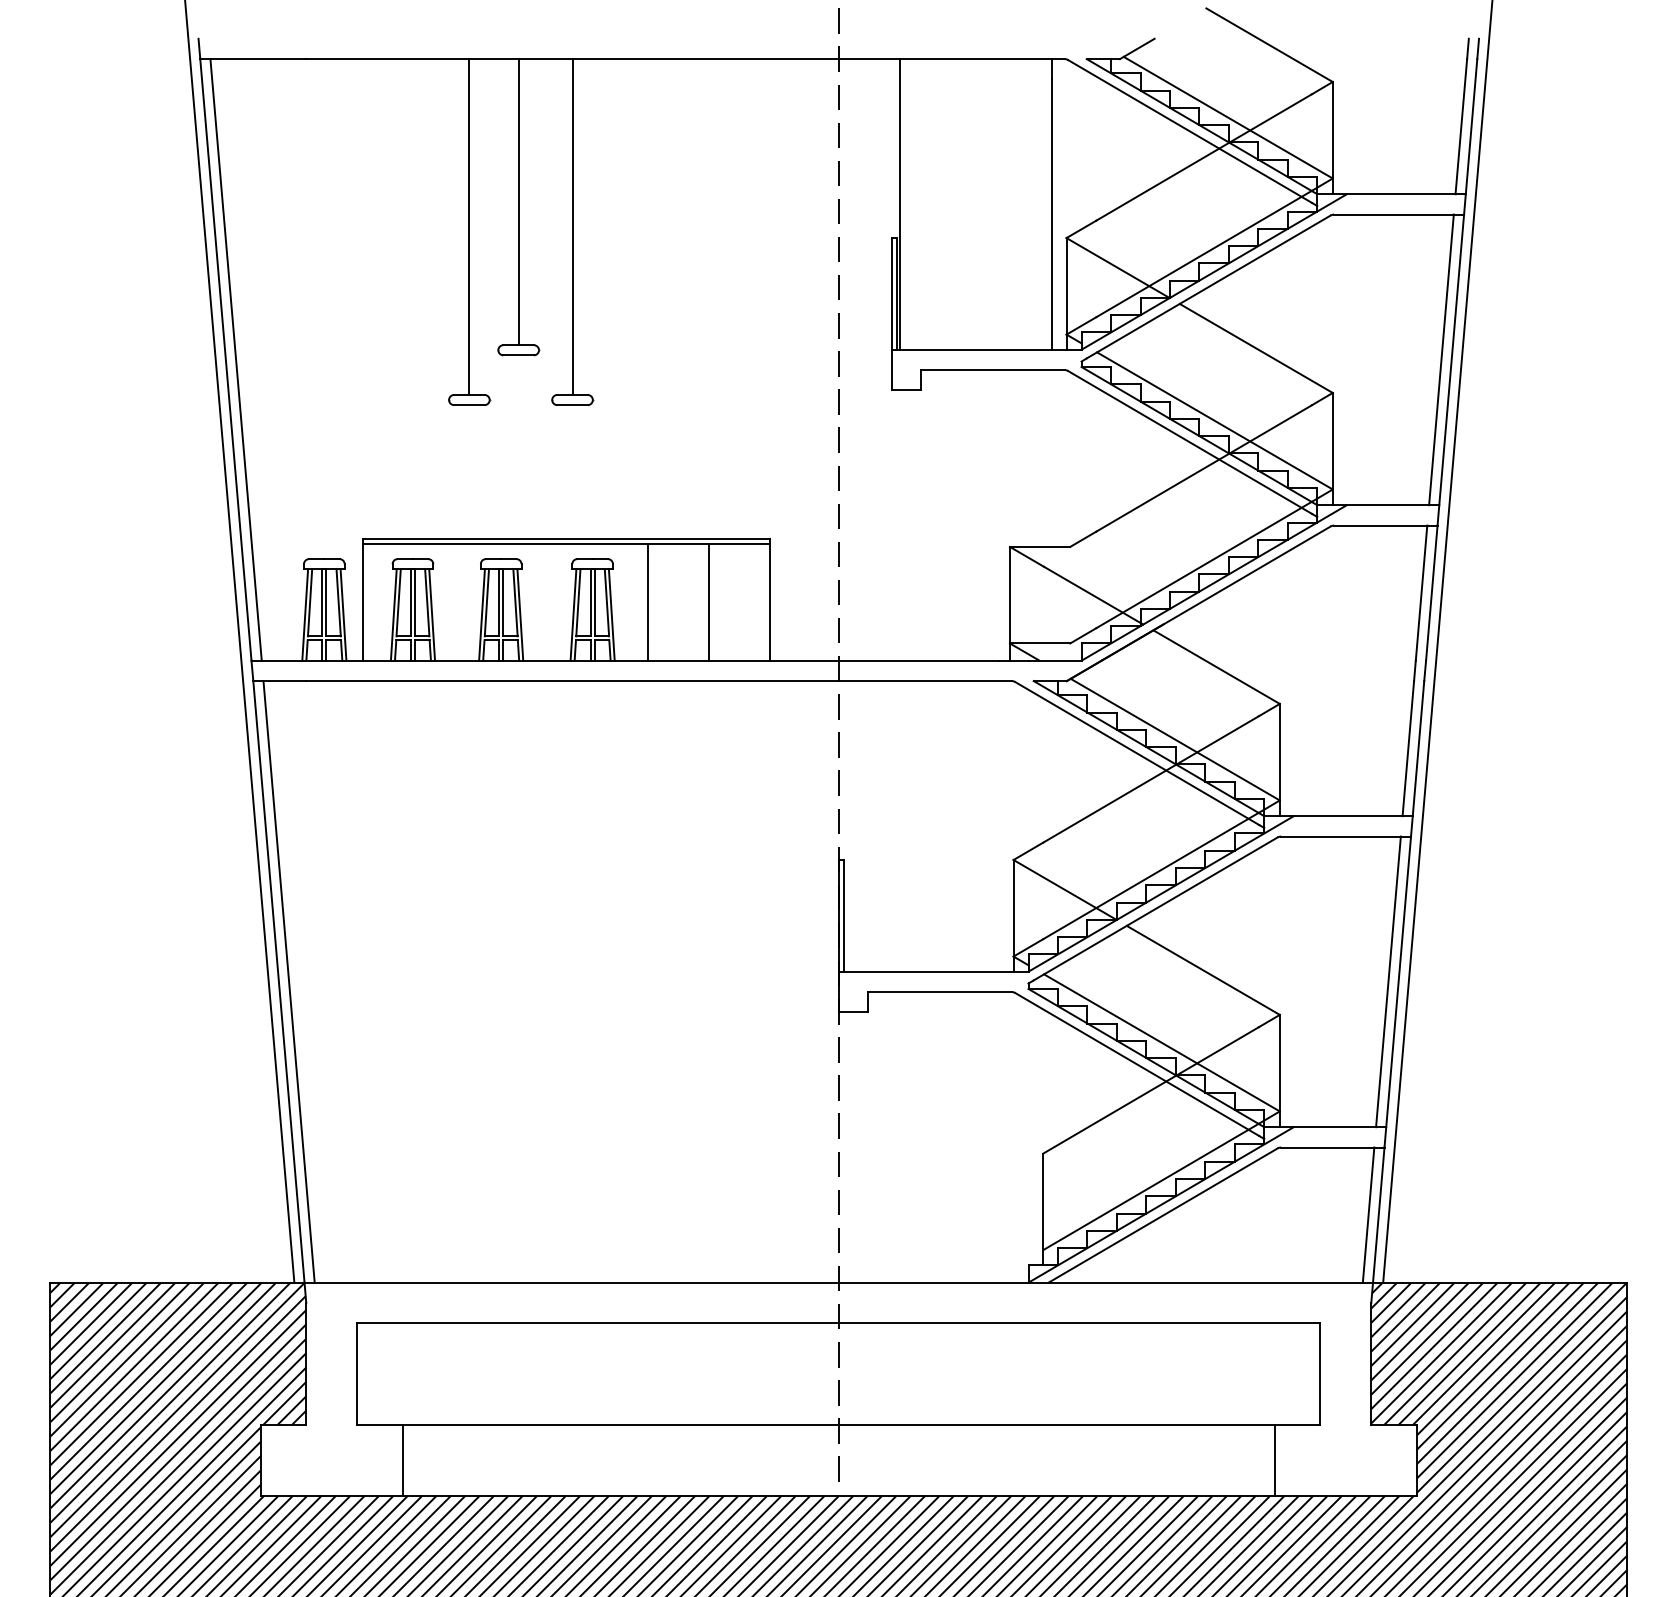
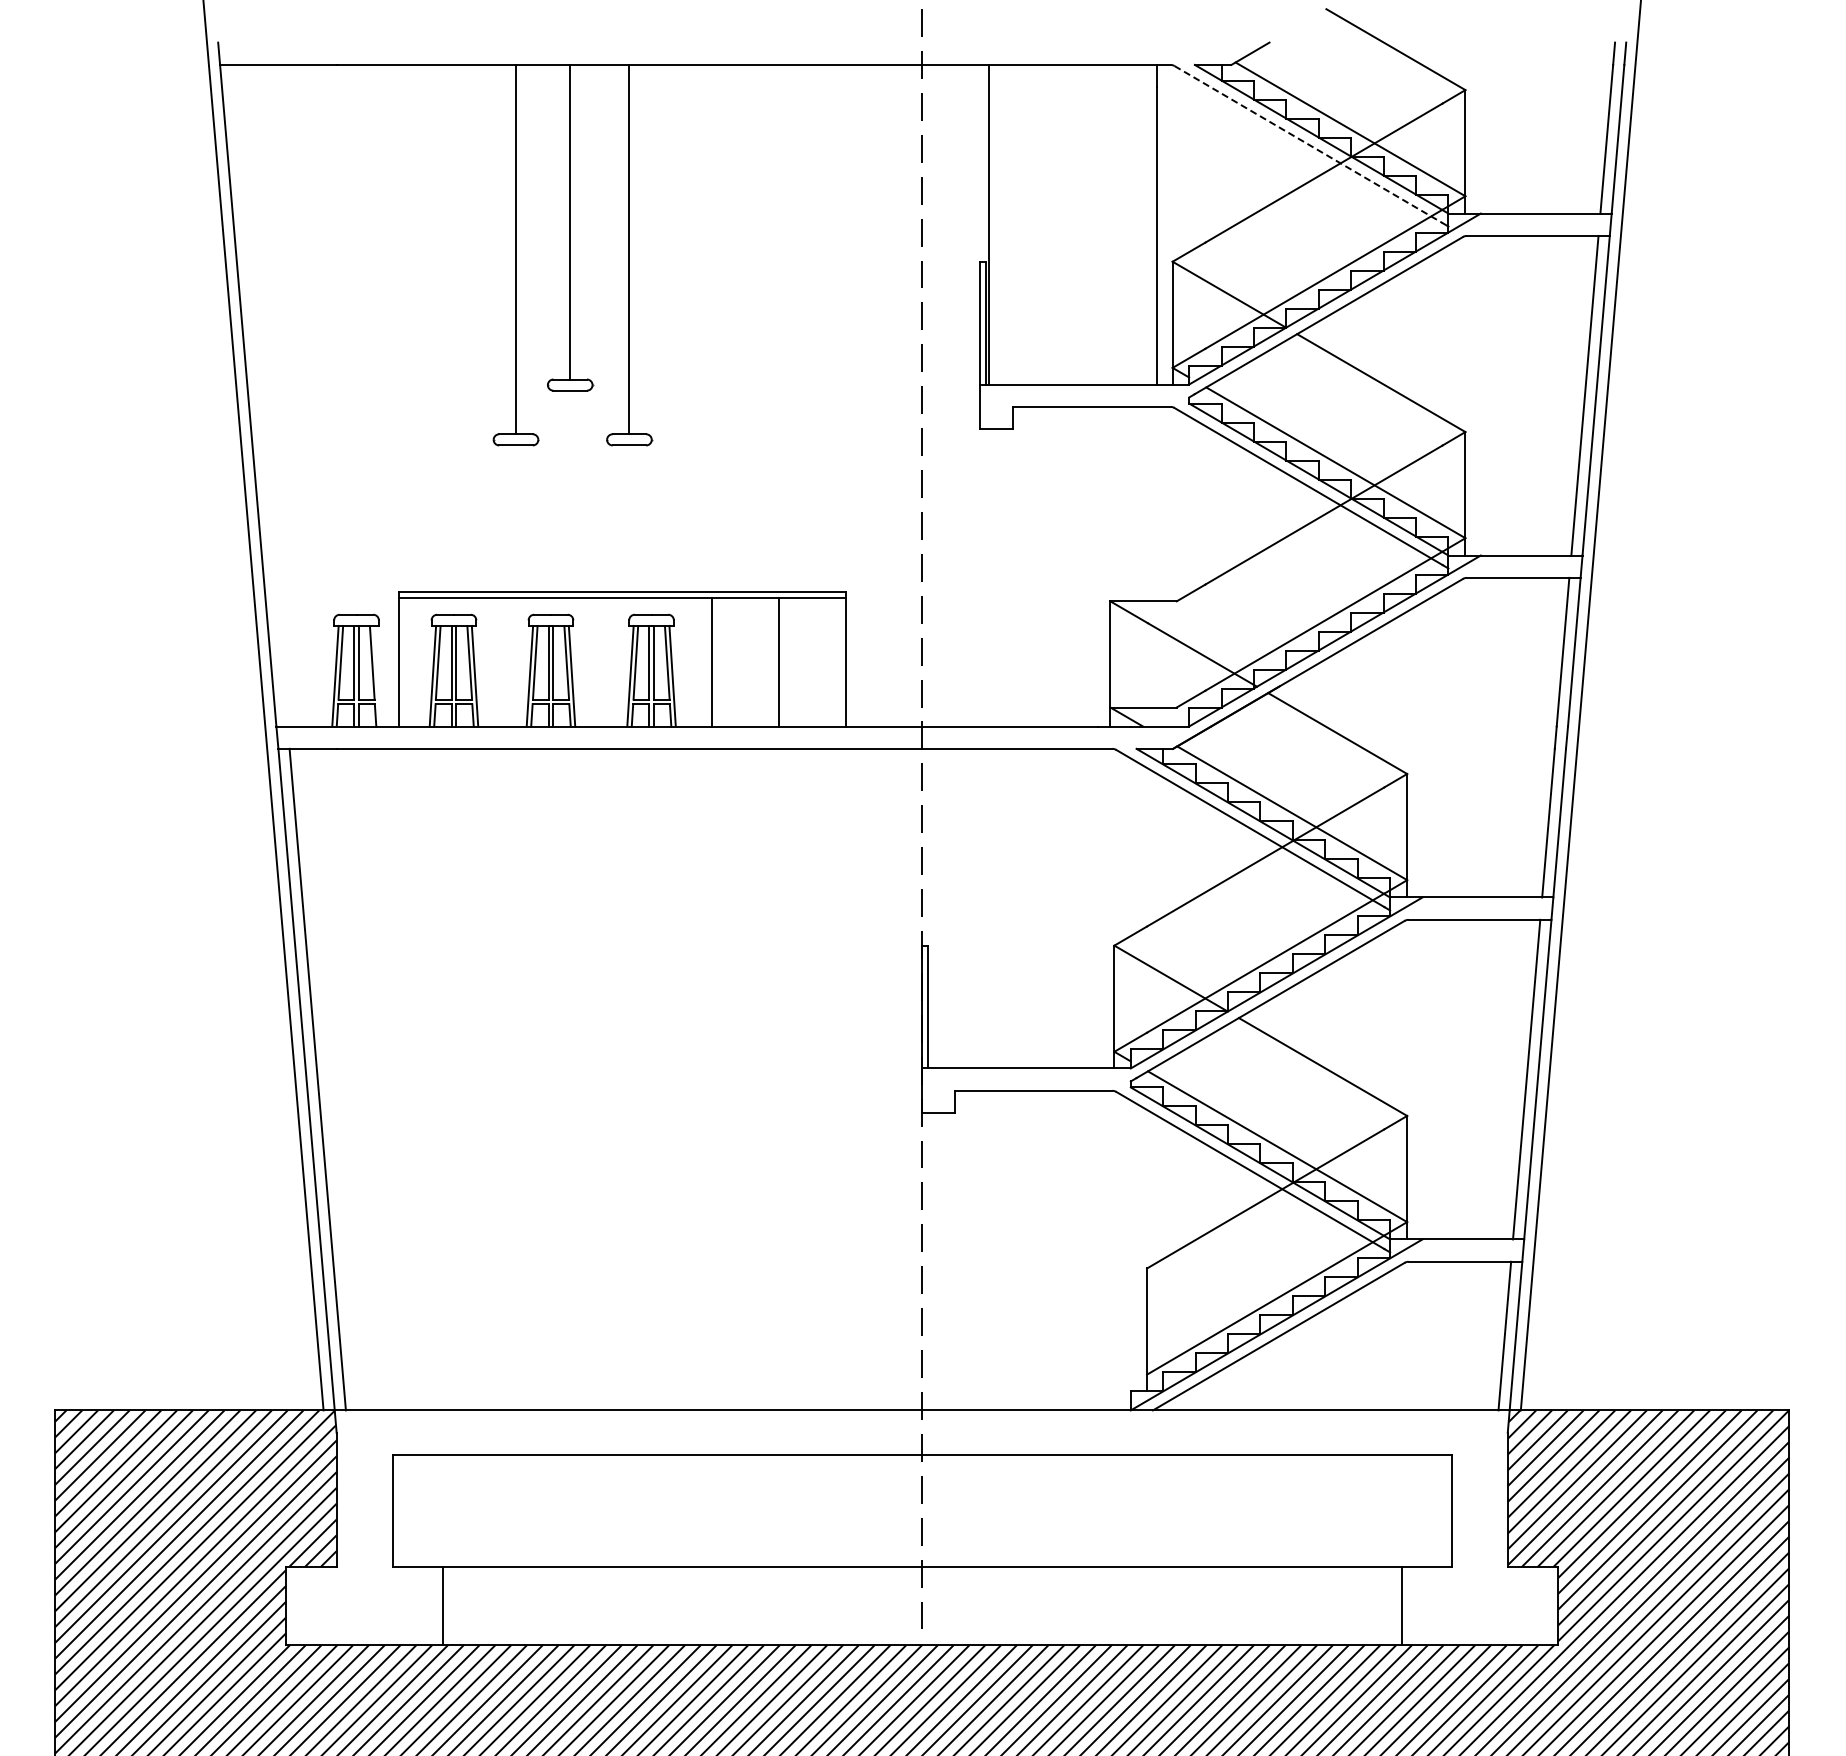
line: (1190, 131) -> (1309, 144), solid -> dashed
line: (236, 359) -> (259, 395), removed
line: (343, 614) -> (377, 675), removed

